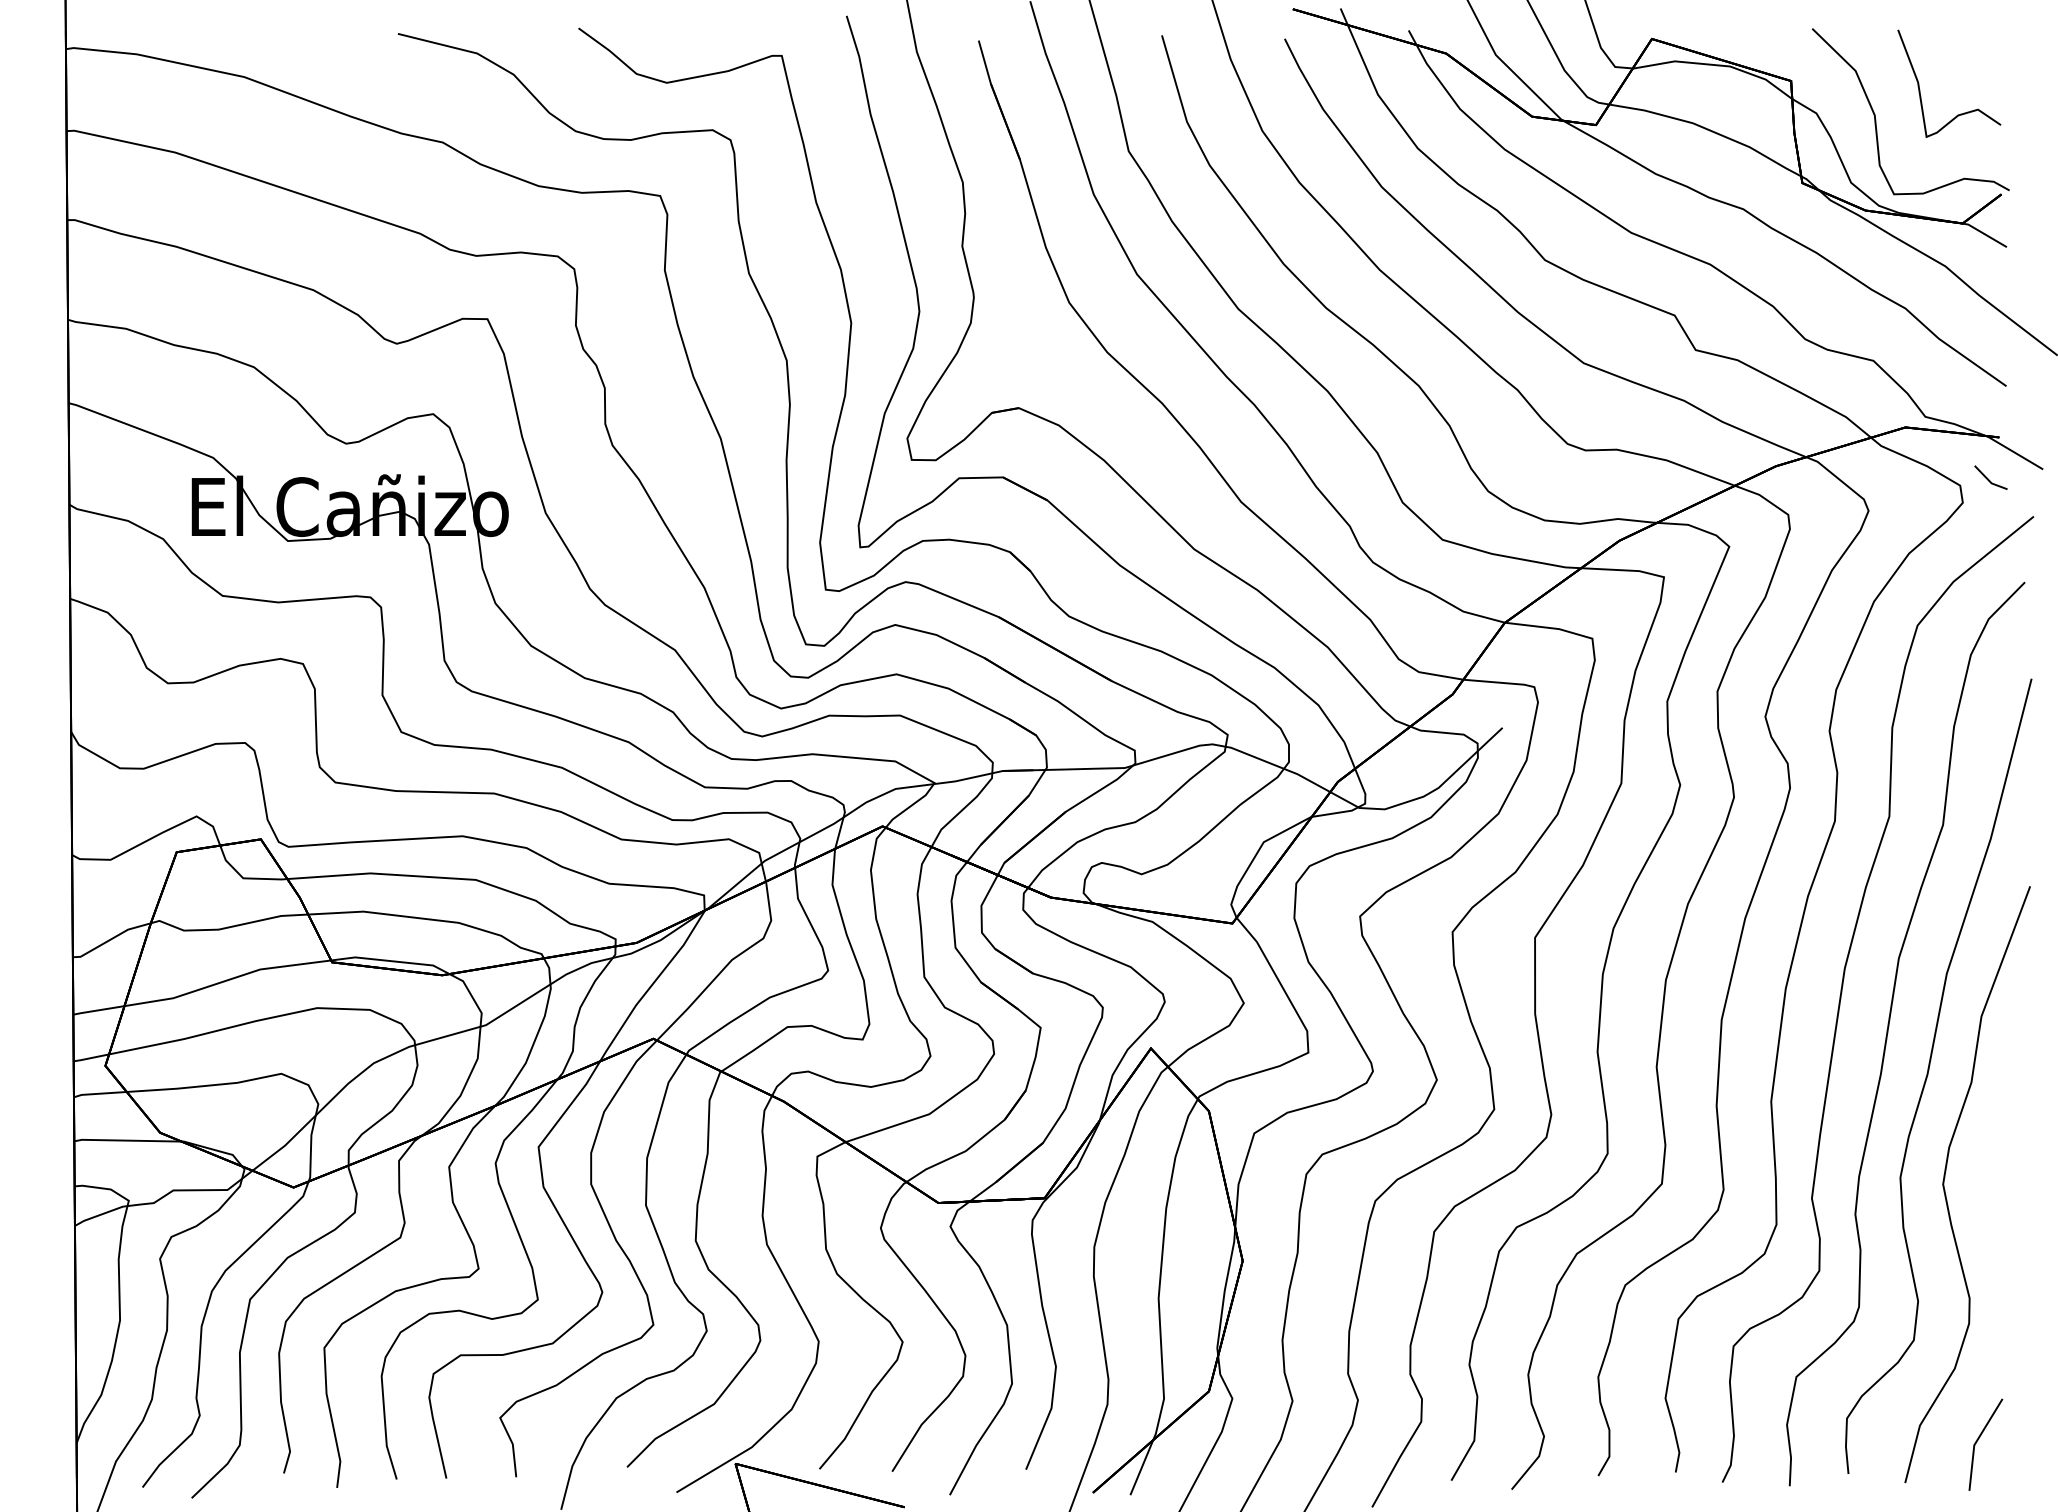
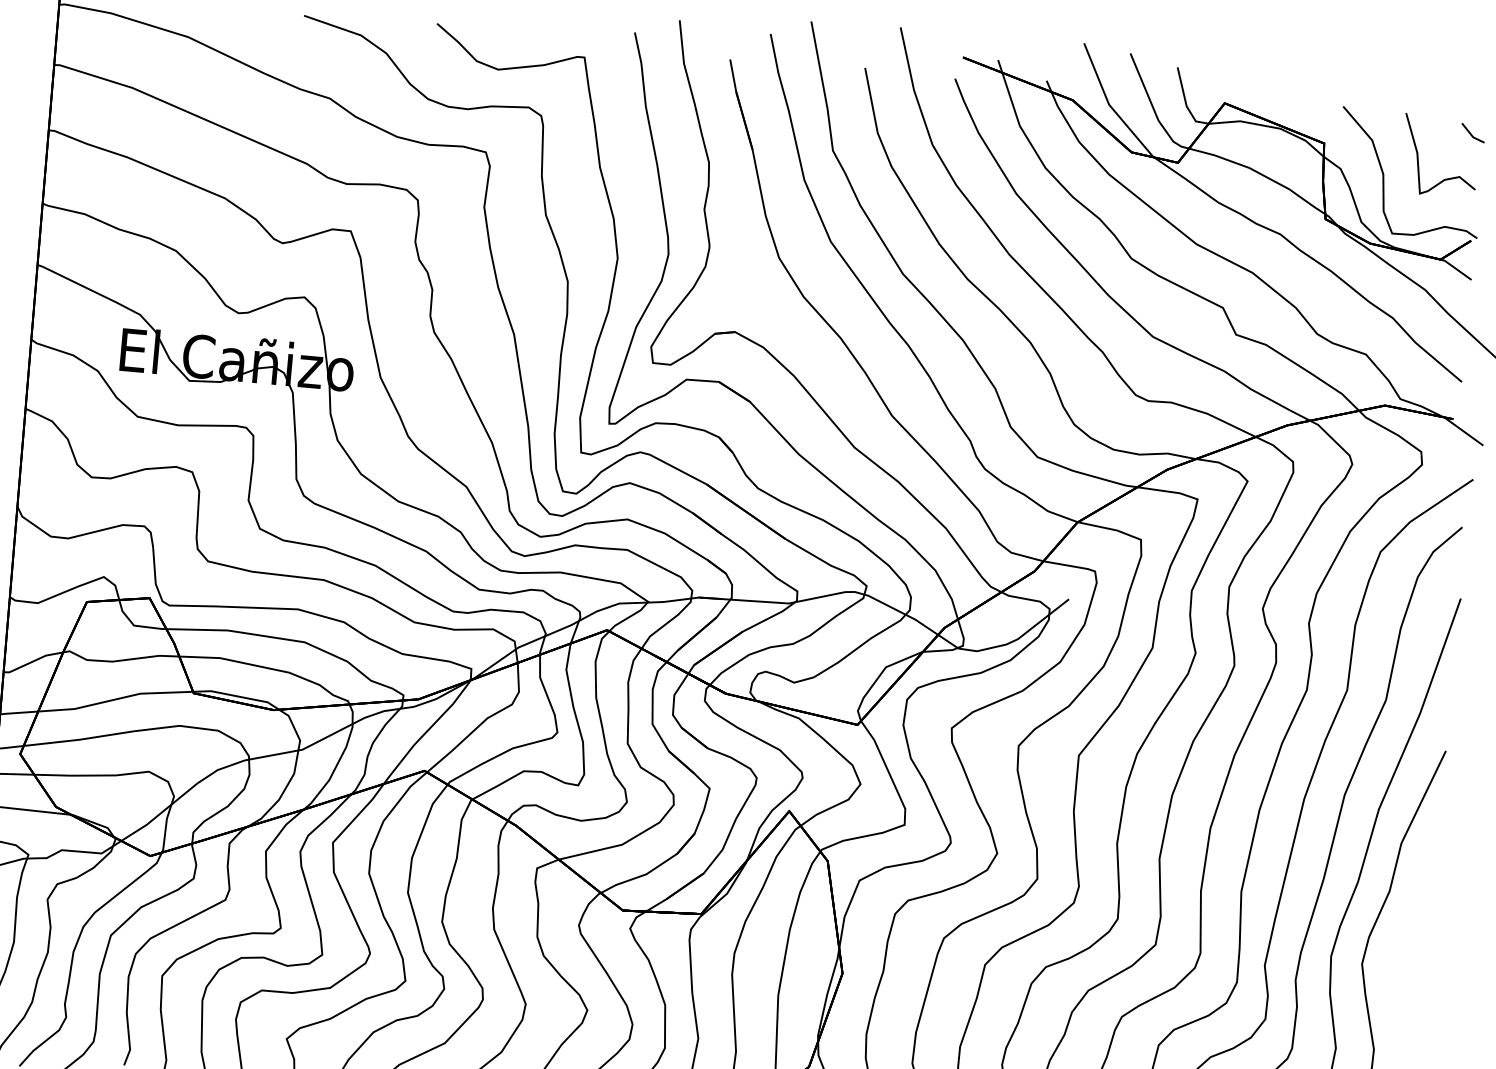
part: (1990, 477) -> (1472, 132), moved

